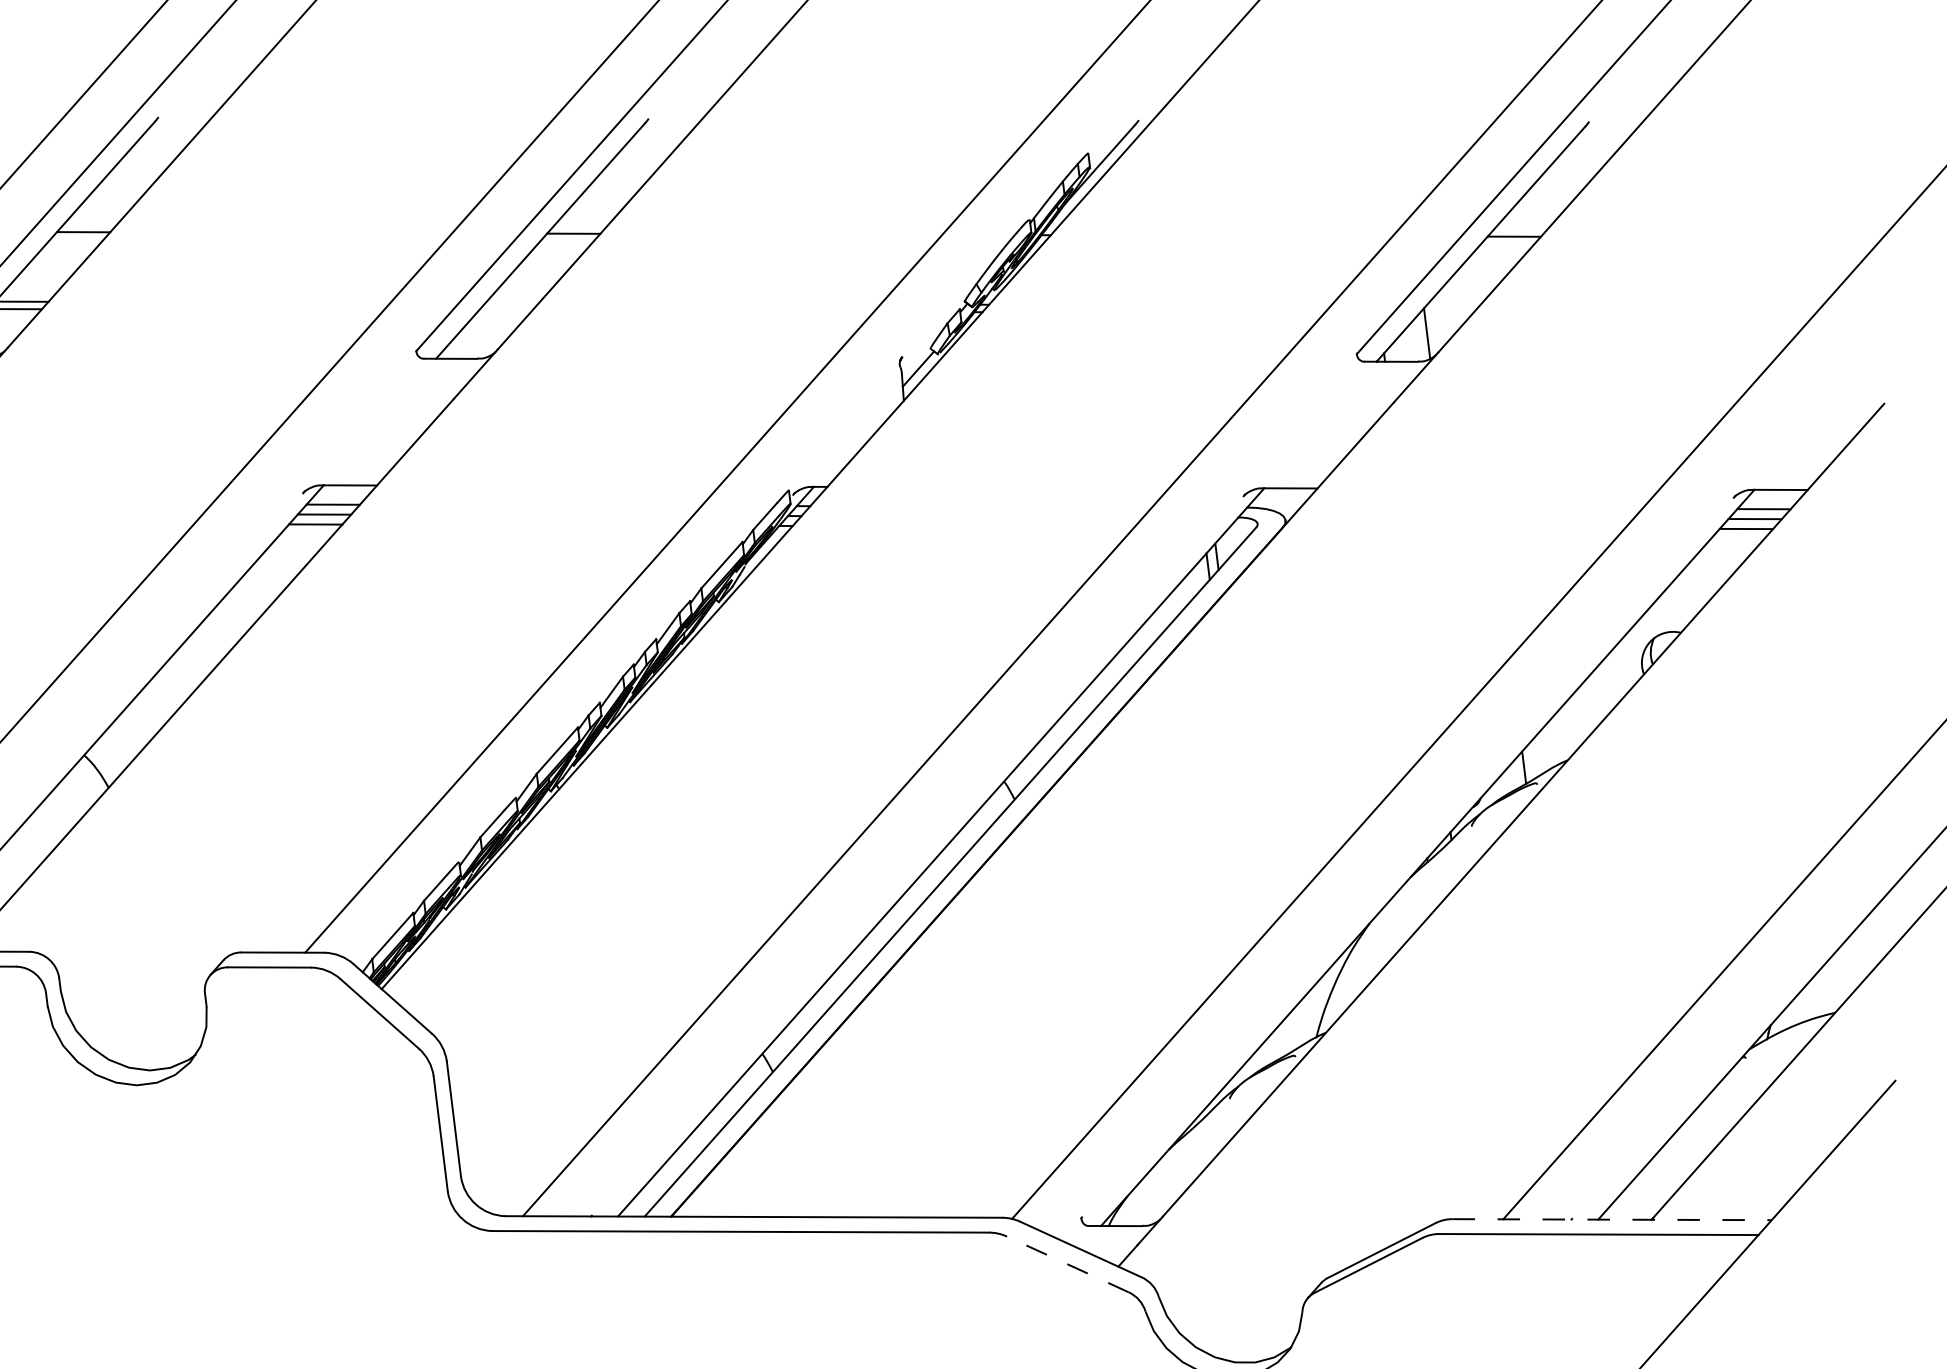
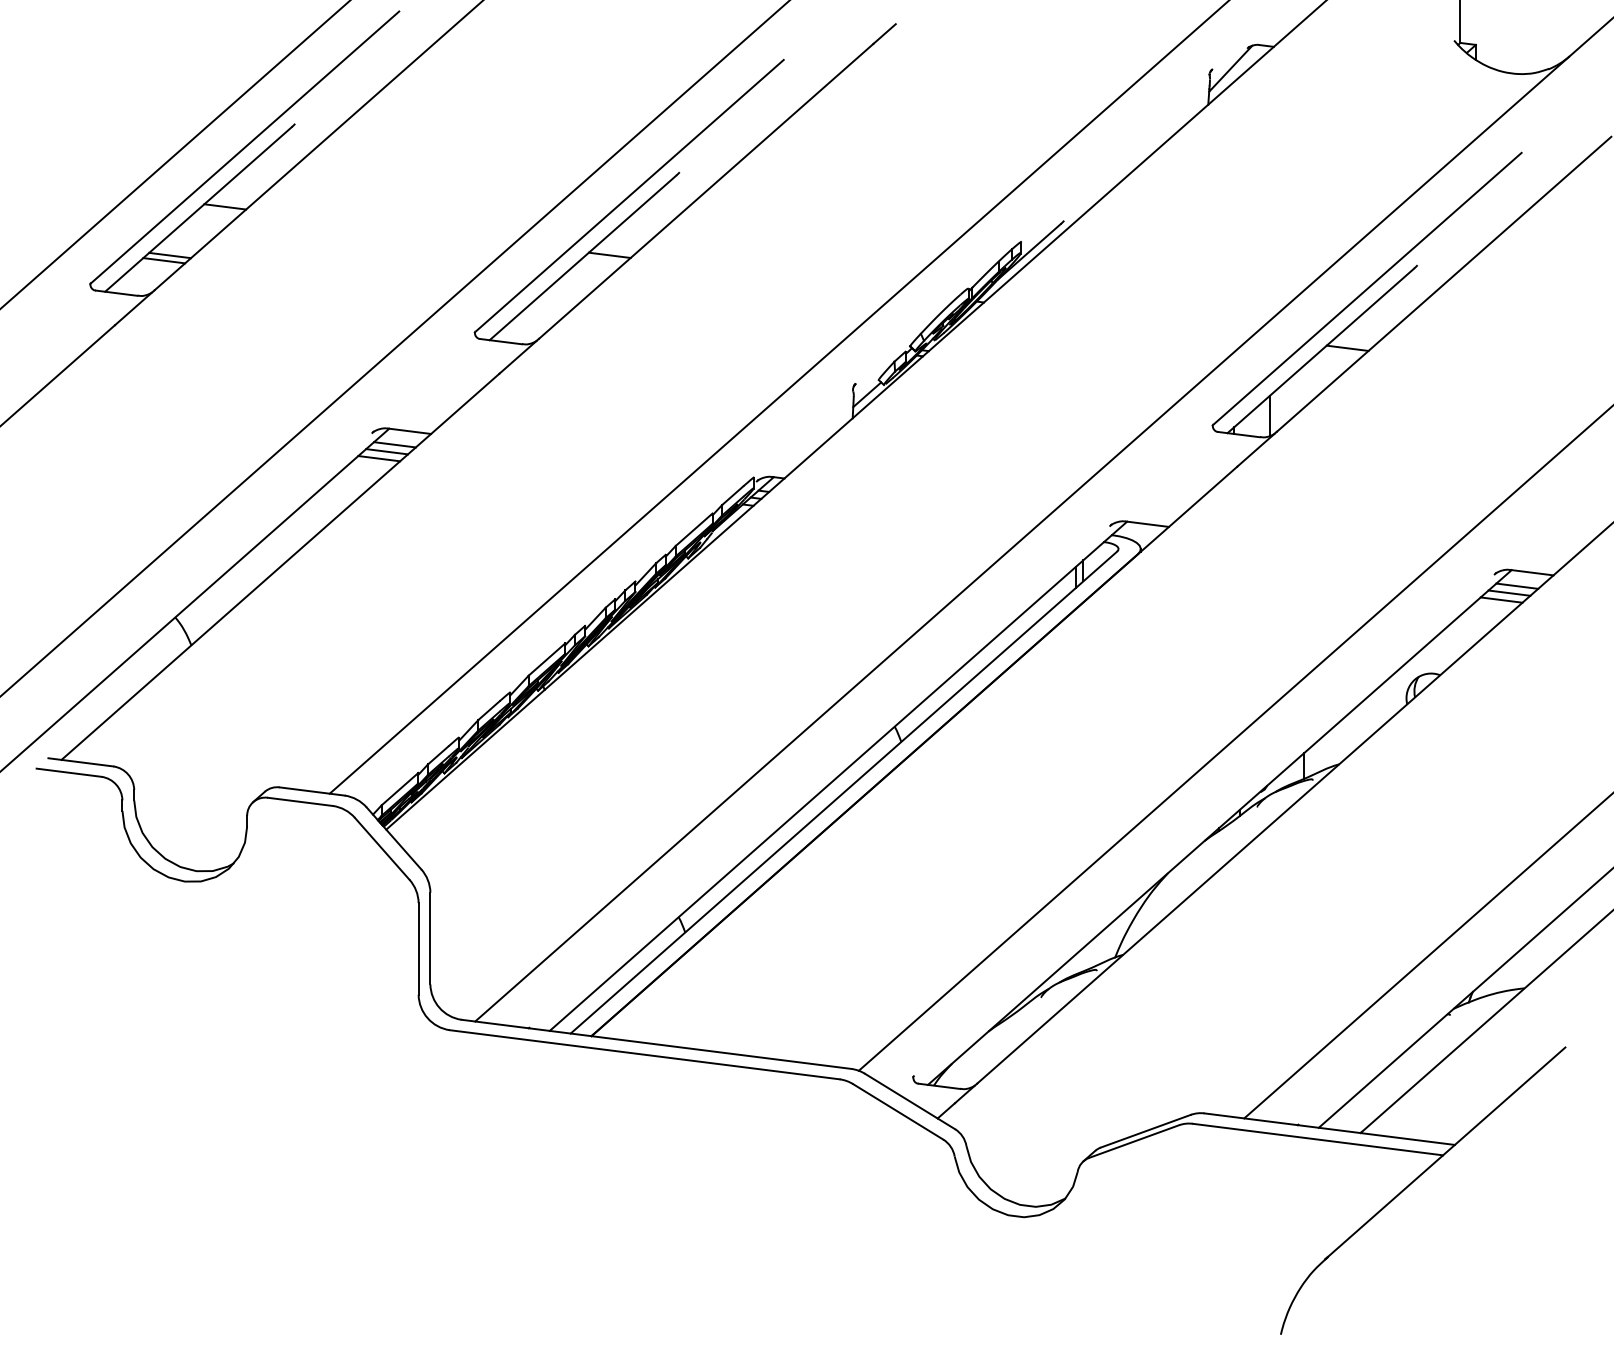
line: (1613, 1219) -> (1330, 1129), dashed -> solid
line: (1068, 1263) -> (898, 1111), dashed -> solid

